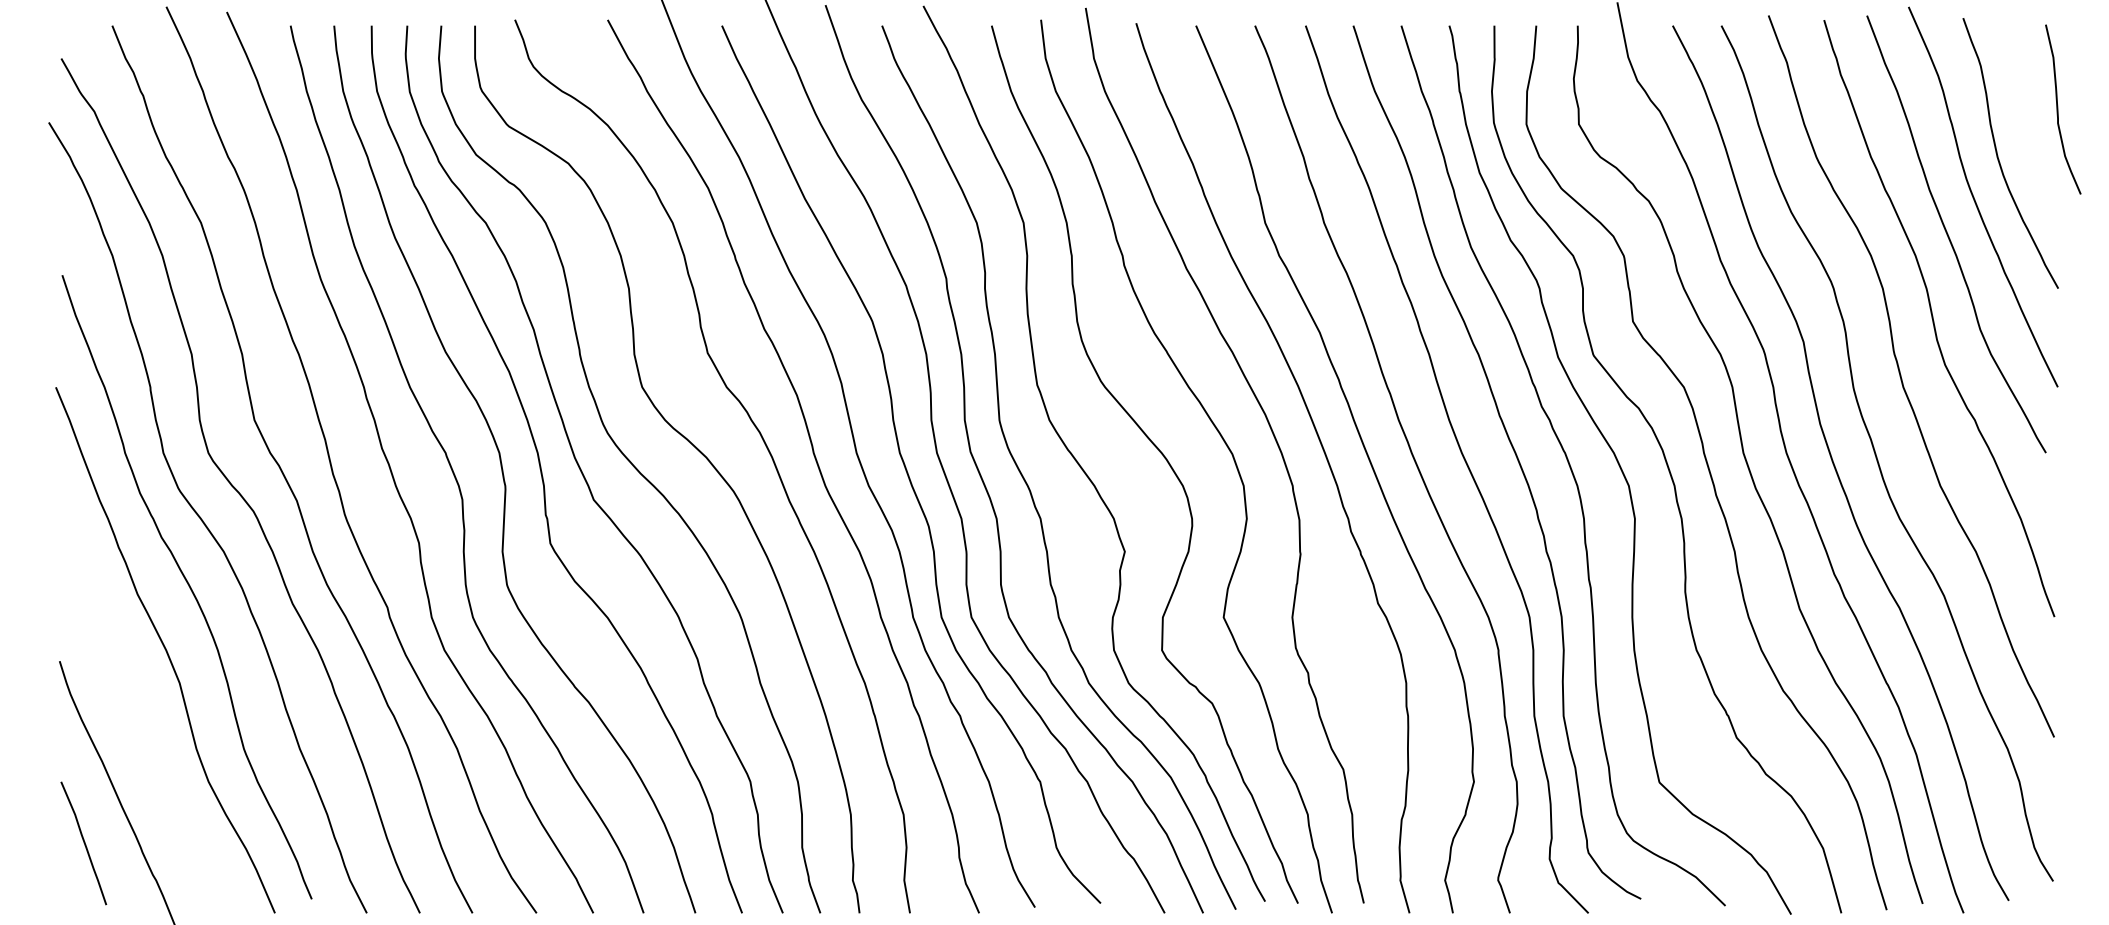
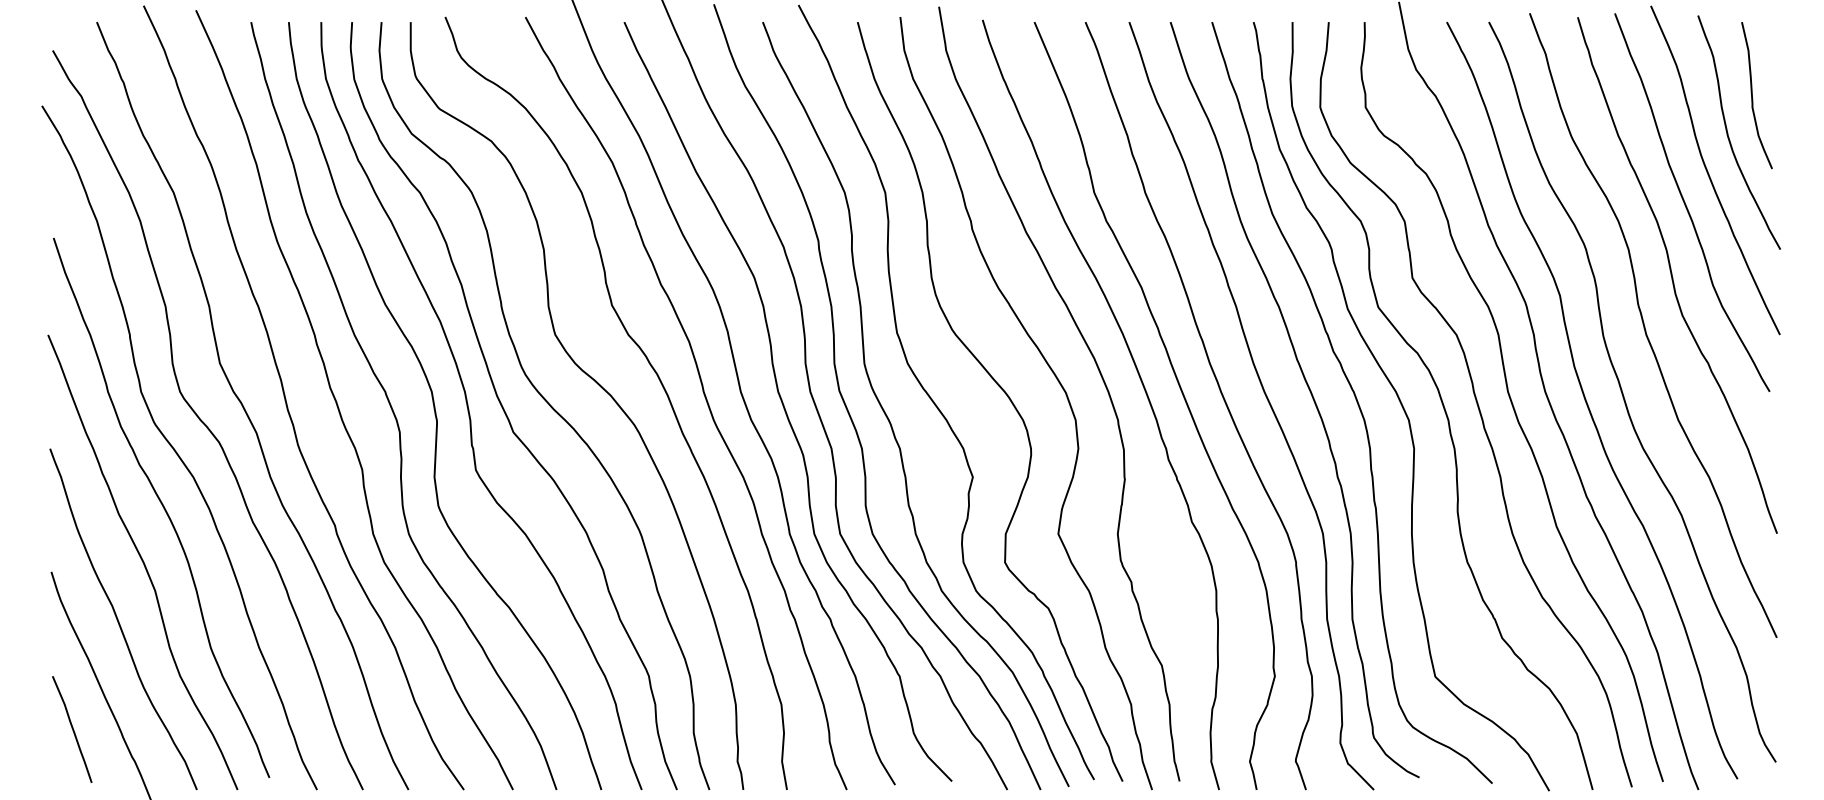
curve: (2058, 109) -> (1752, 95), moved
curve: (137, 716) -> (118, 619), added

